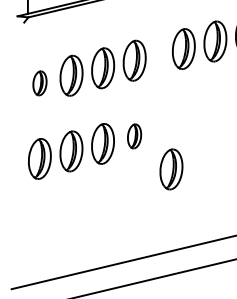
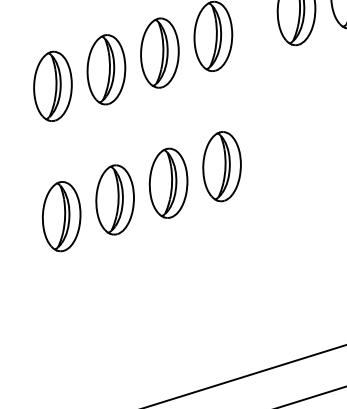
part: (39, 83) -> (52, 86), size x1.67
part: (134, 136) -> (221, 166), size x1.67
part: (171, 169) -> (289, 219), removed

